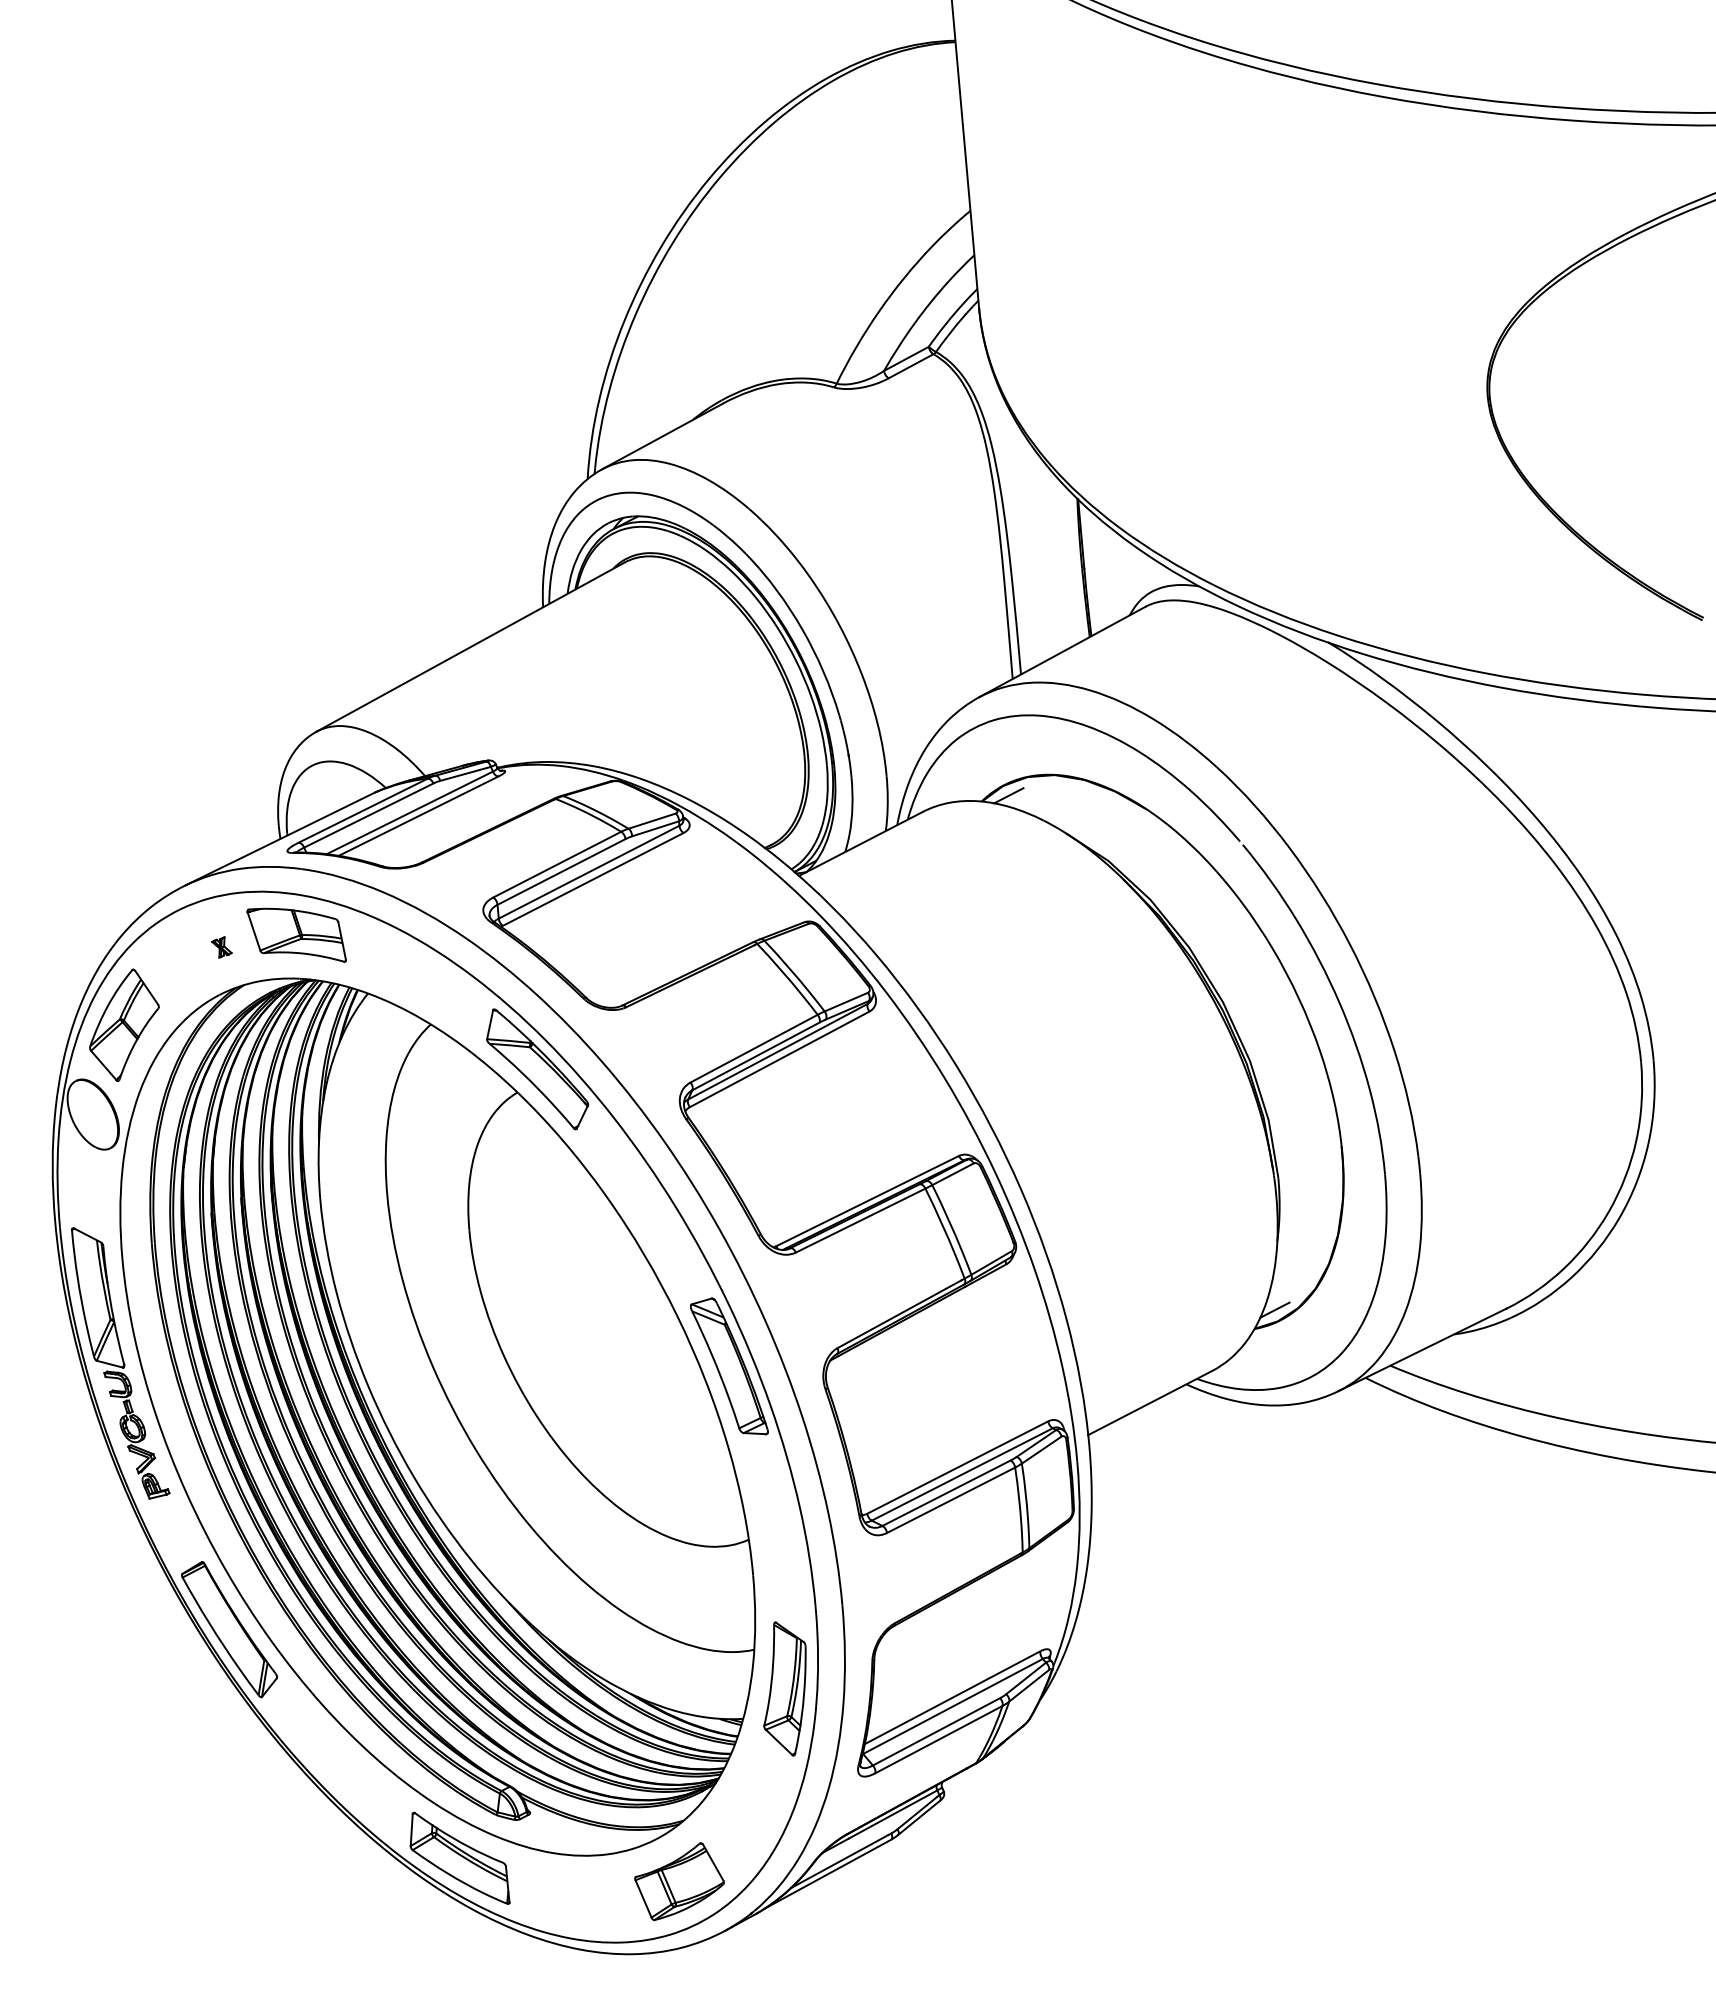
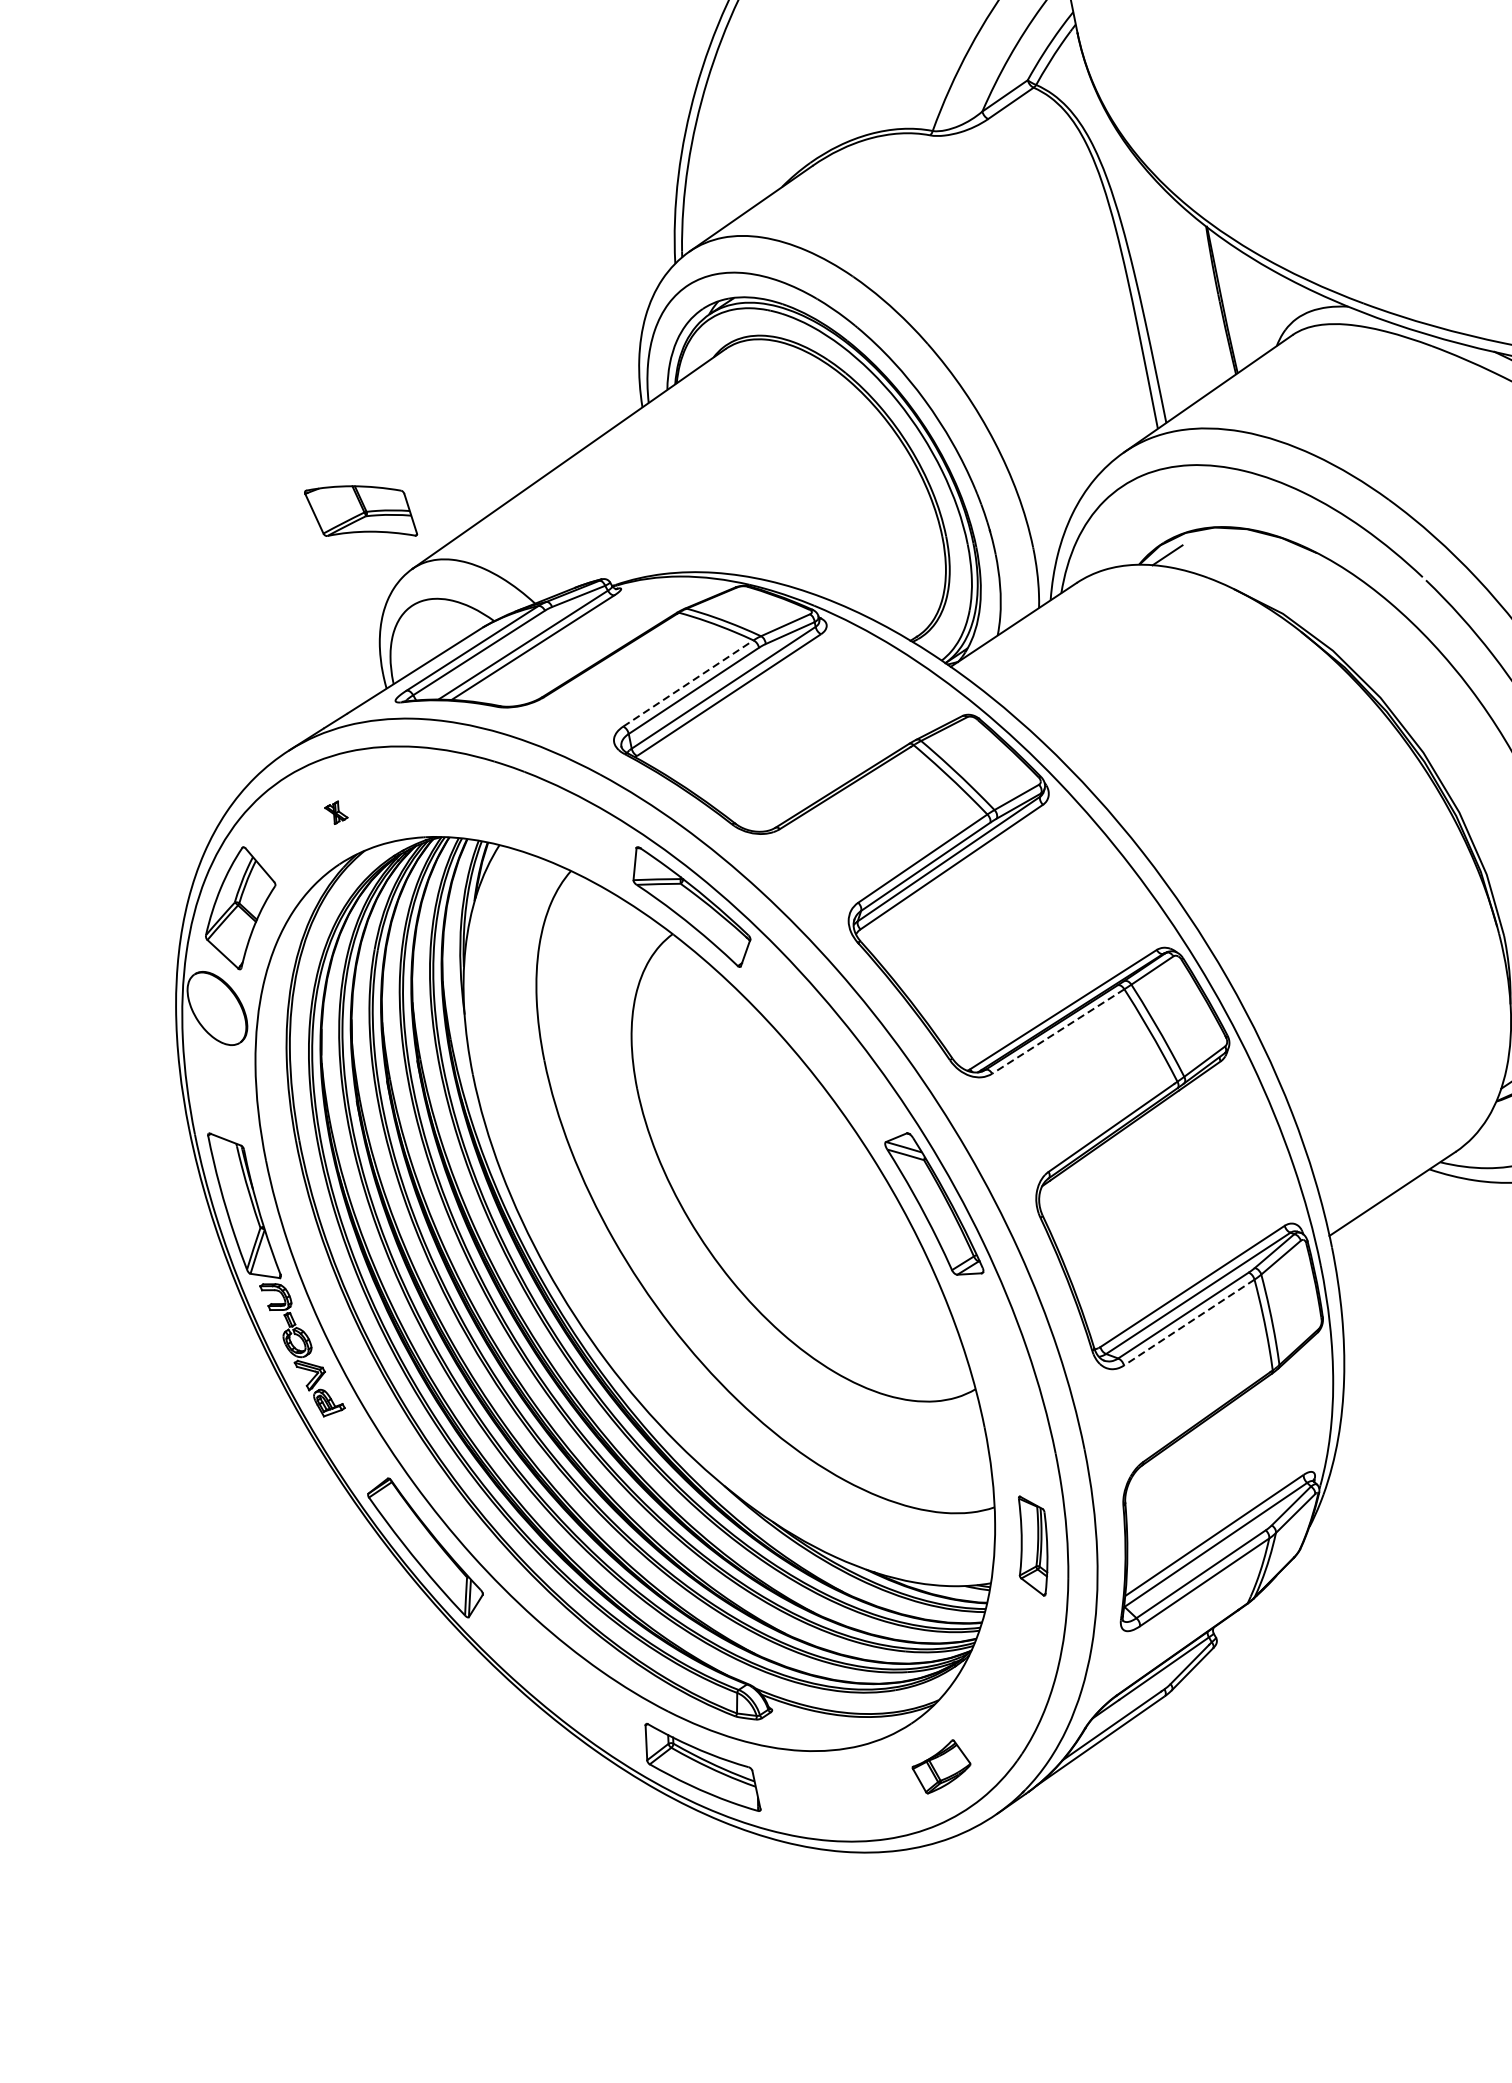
line: (557, 864) -> (688, 683), solid -> dashed
part: (296, 934) -> (360, 511), moved
line: (860, 1220) -> (1058, 1031), solid -> dashed
line: (951, 1500) -> (1189, 1322), solid -> dashed
part: (784, 1688) -> (1031, 1545), size x0.7
part: (679, 1881) -> (941, 1766), size x0.6

